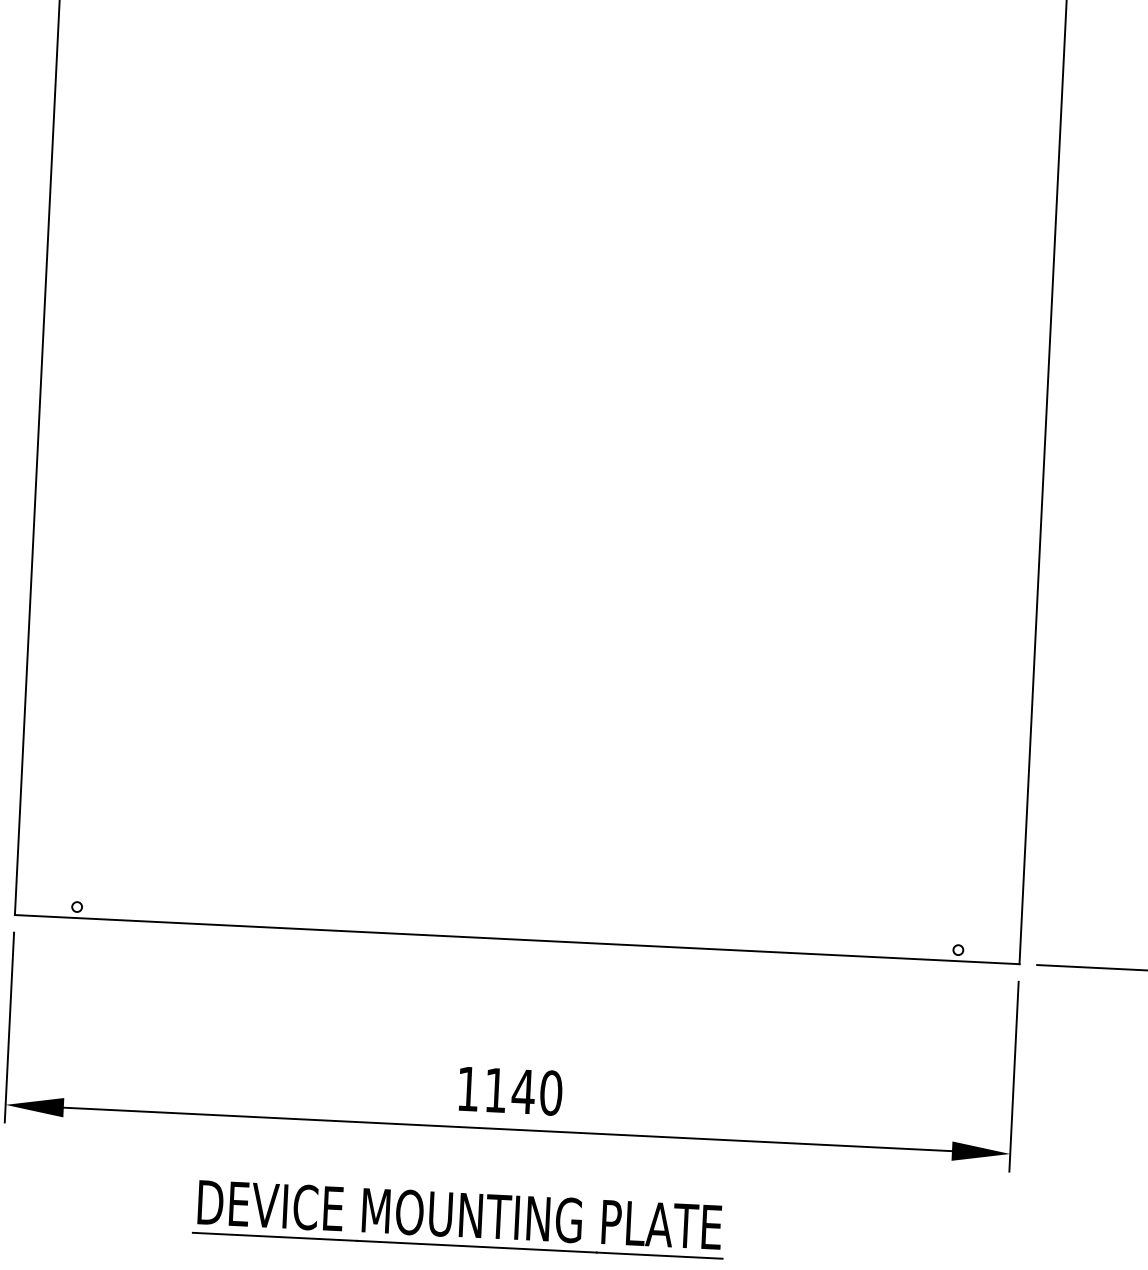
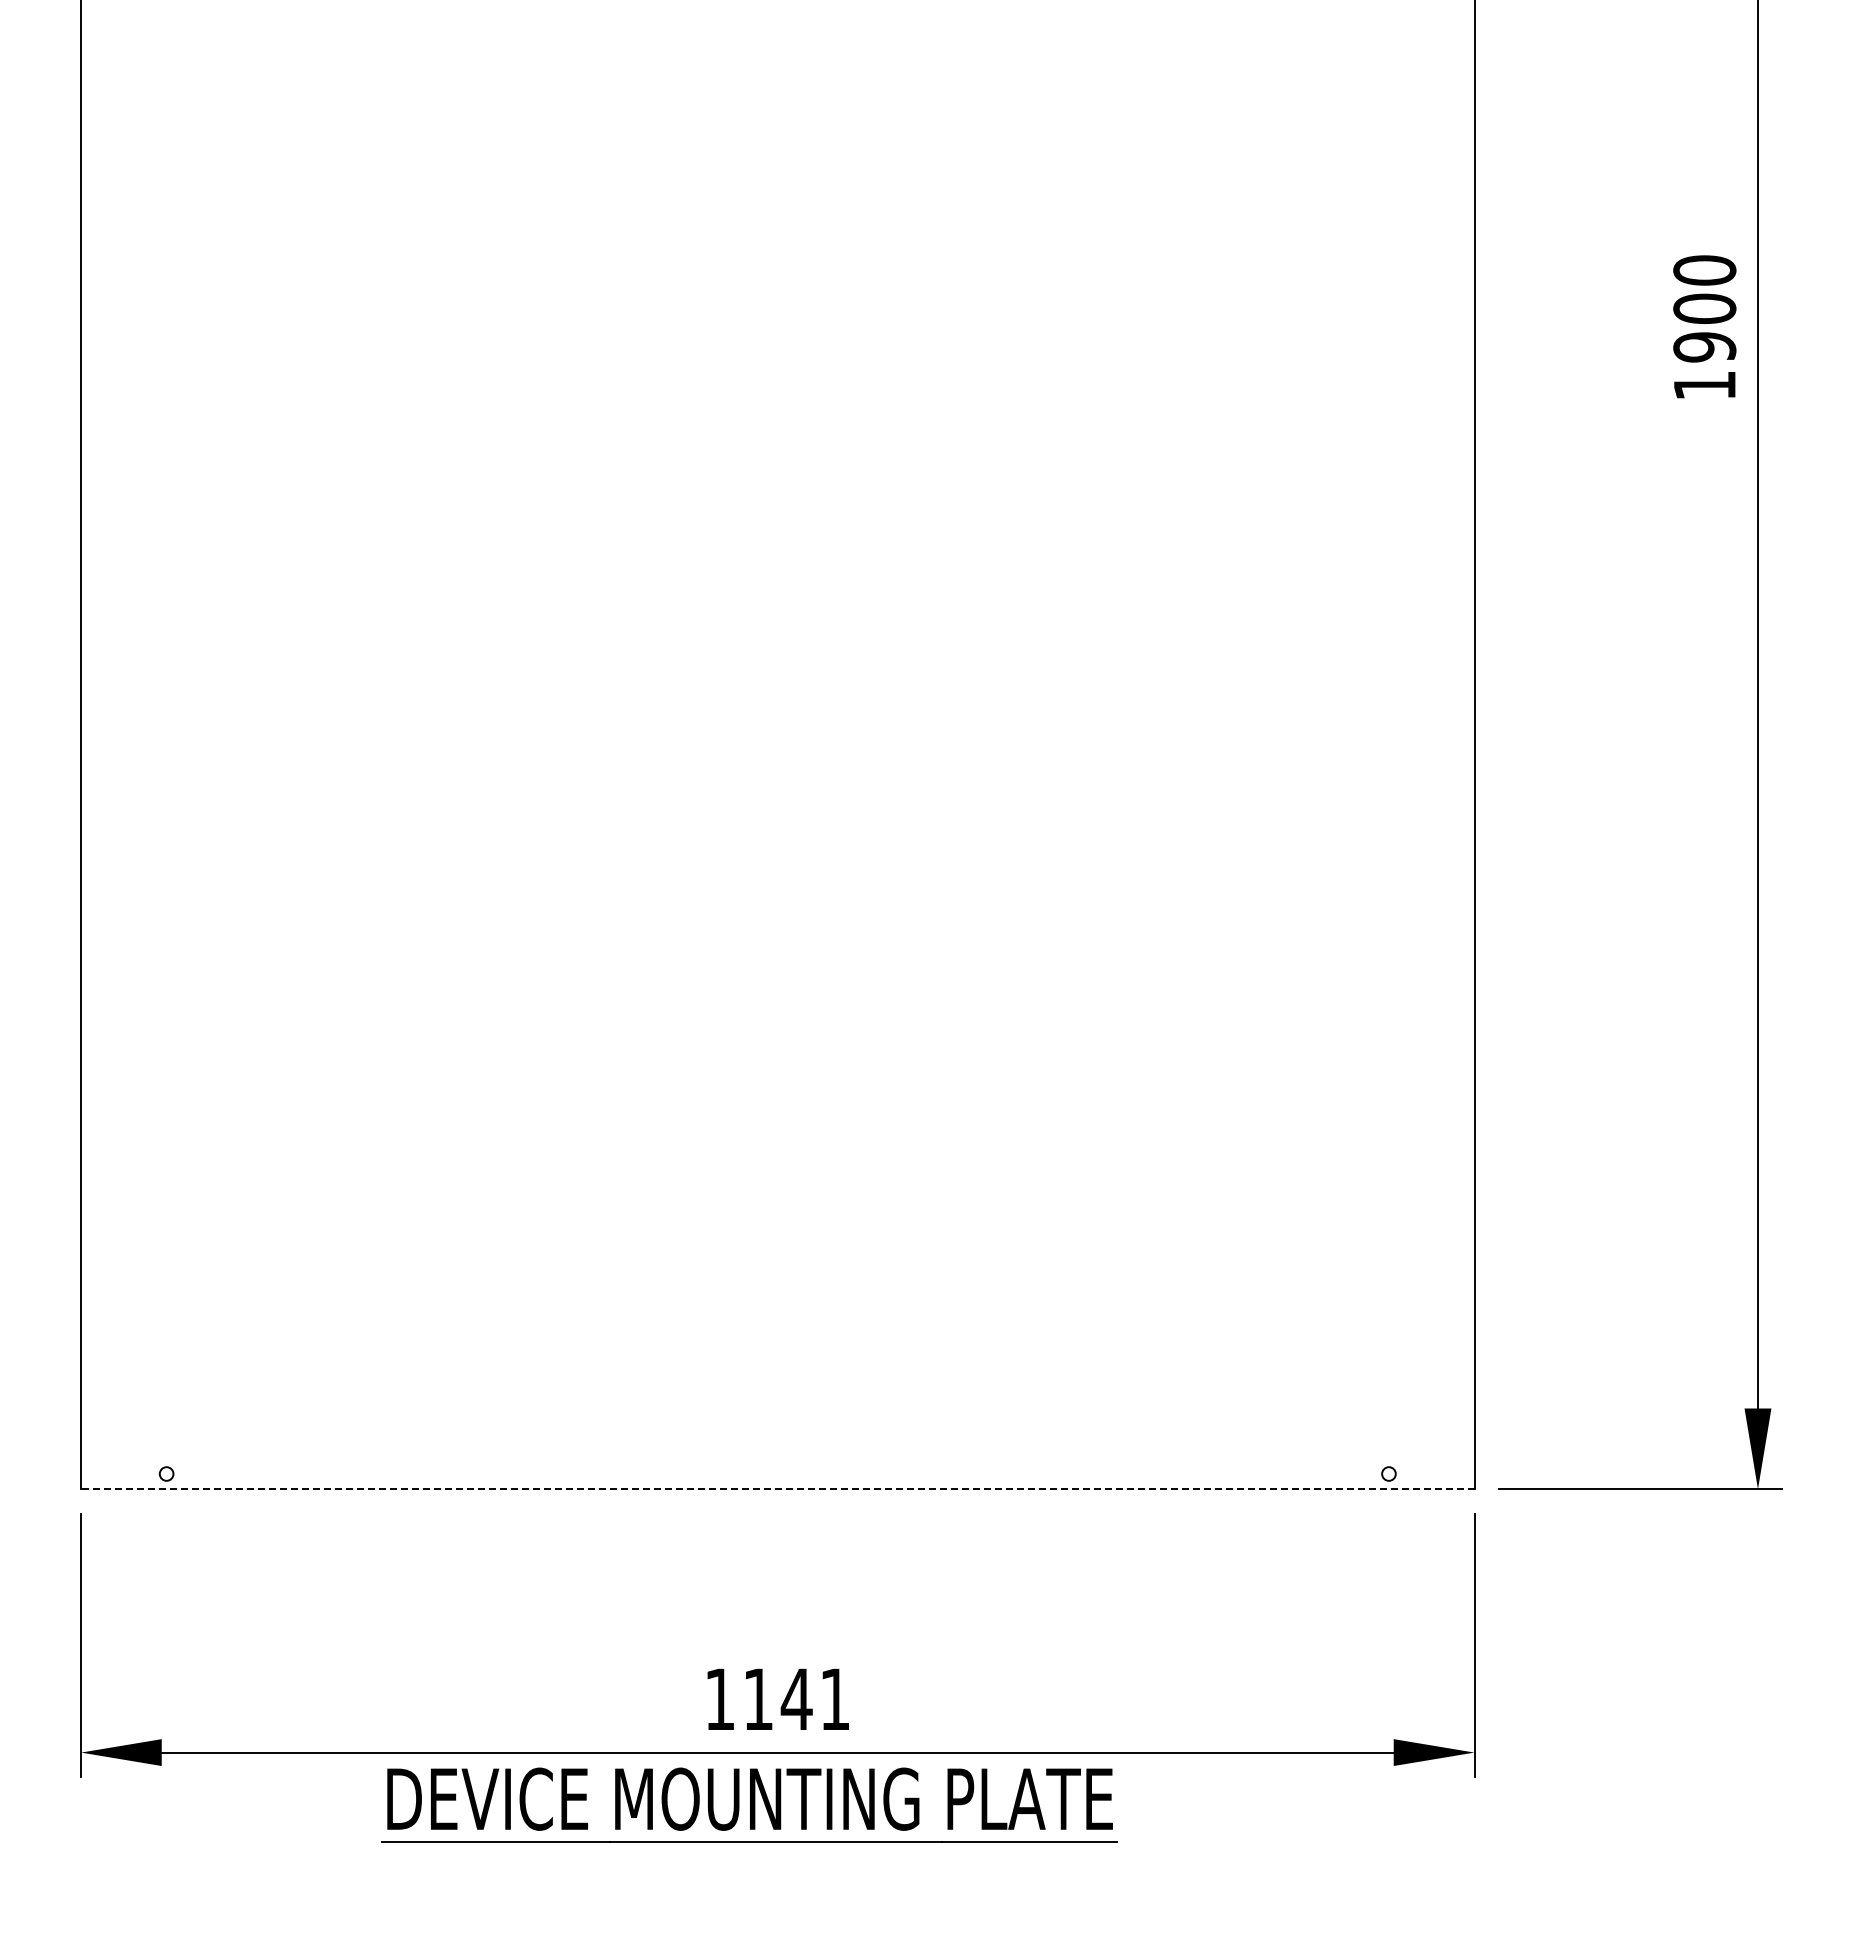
line: (517, 939) -> (777, 1489), solid -> dashed
text: (551, 1093) -> (835, 1699), 1140 -> 1141
part: (459, 1218) -> (749, 1804), moved

